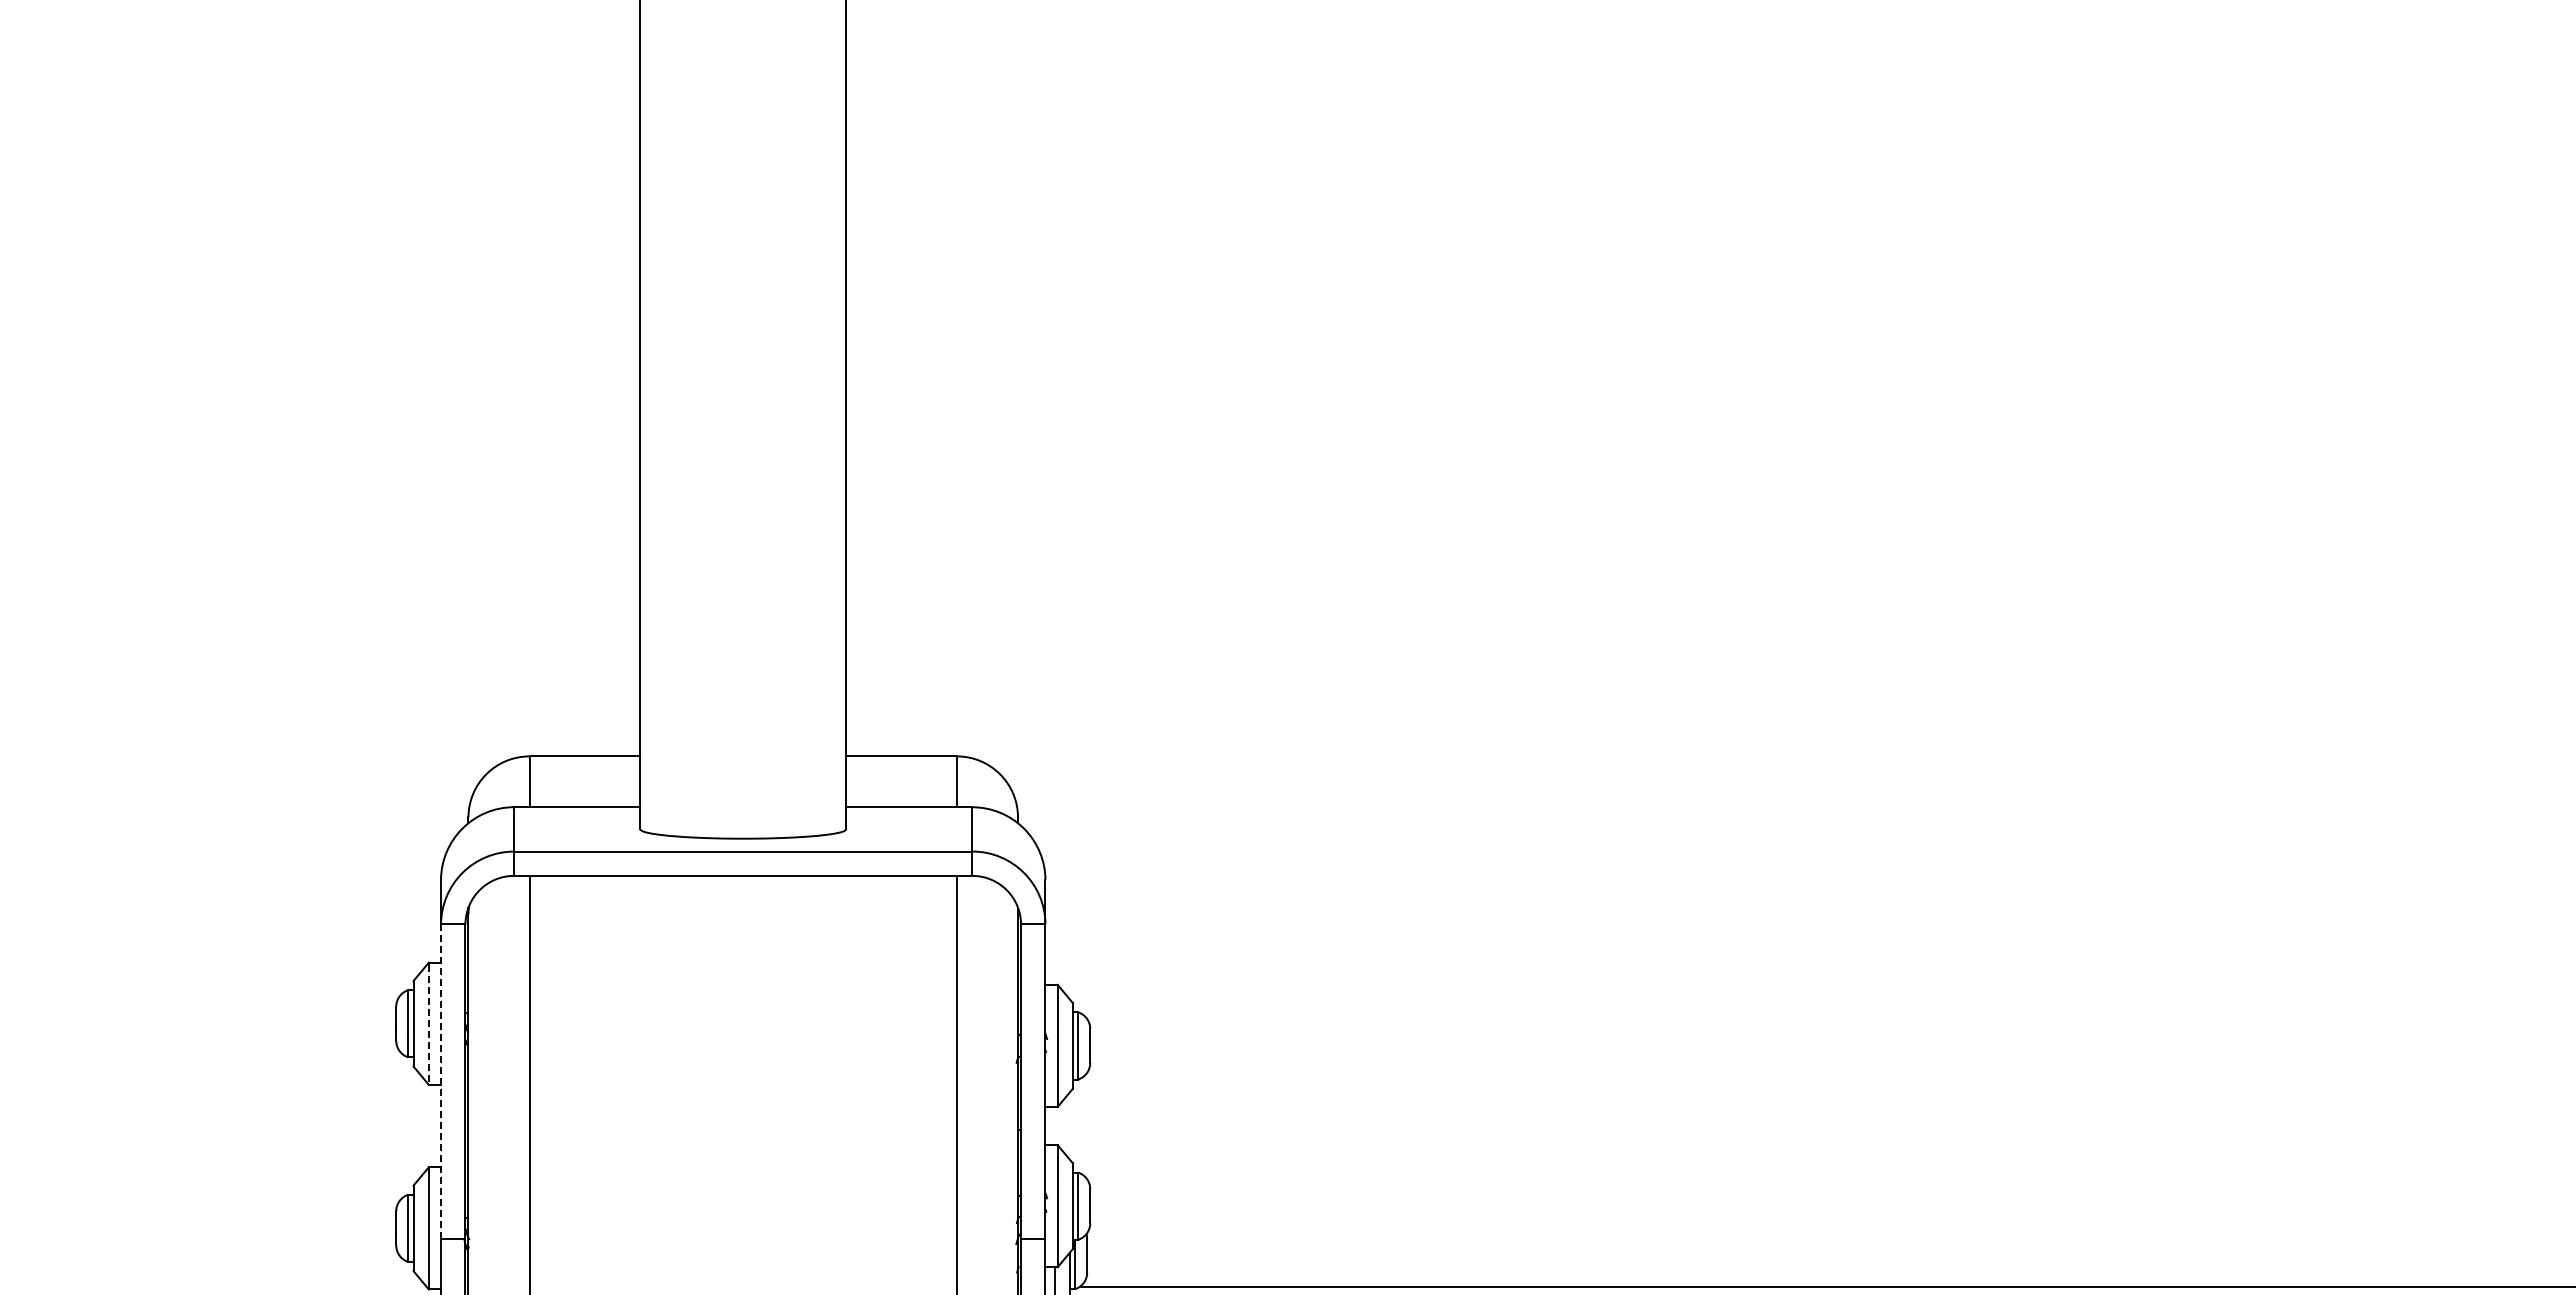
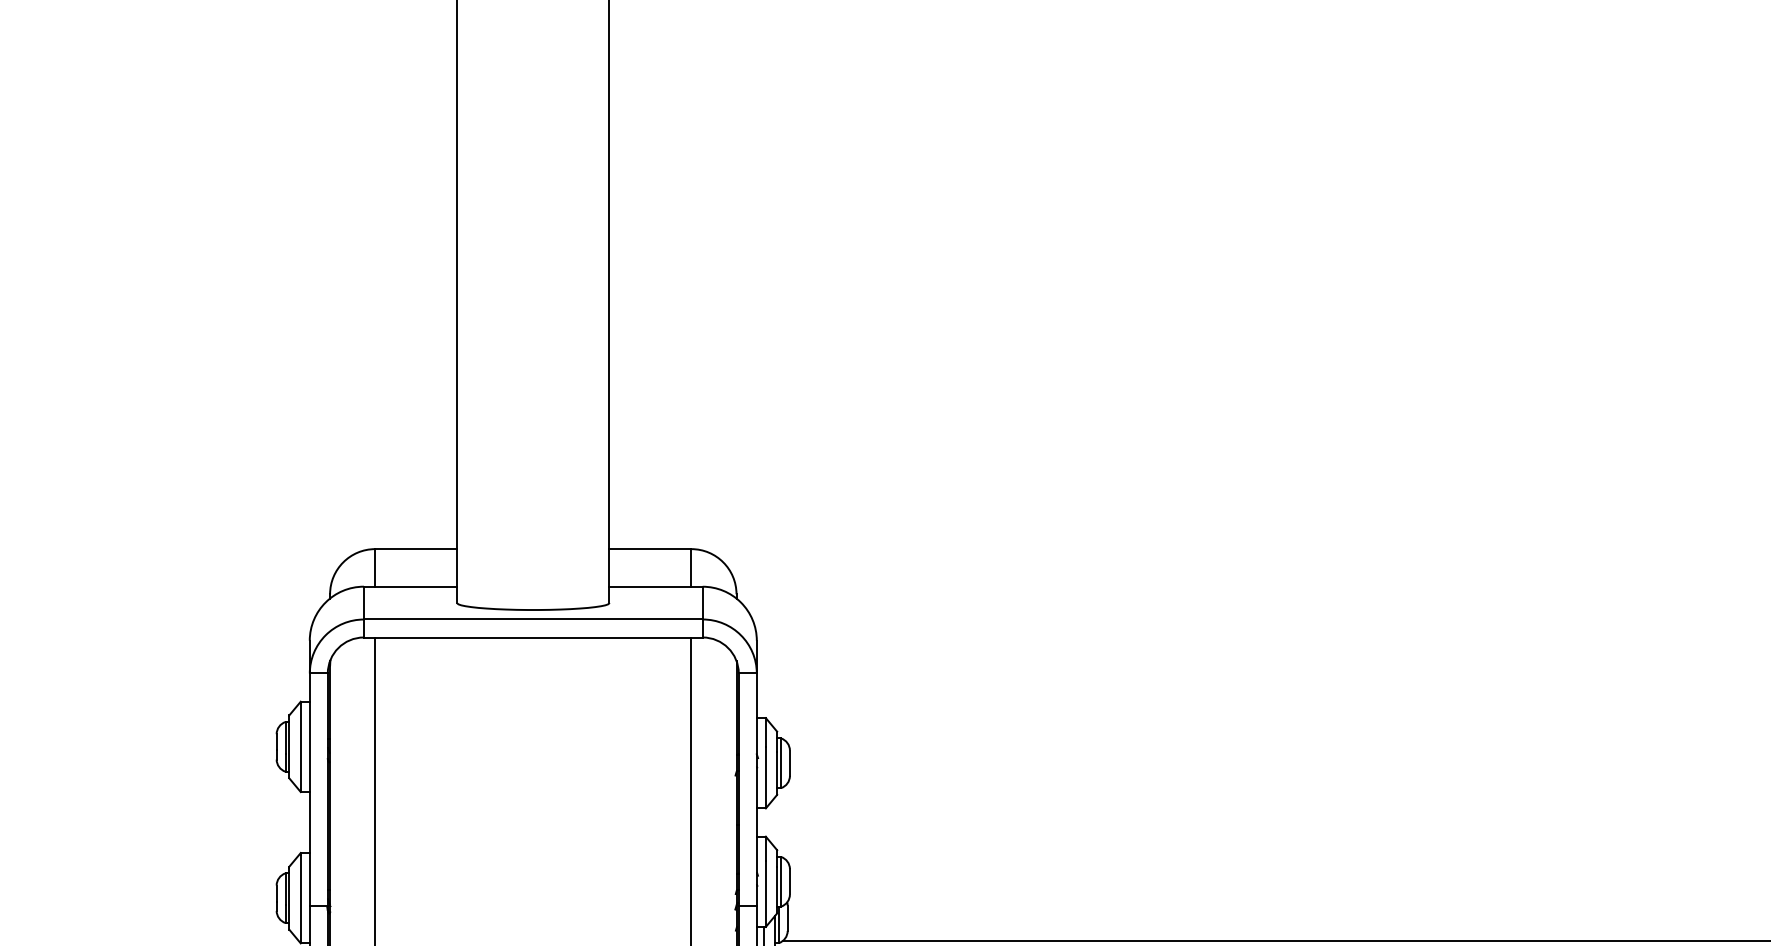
line: (428, 1024) -> (300, 747), dashed -> solid
line: (441, 1082) -> (310, 790), dashed -> solid

